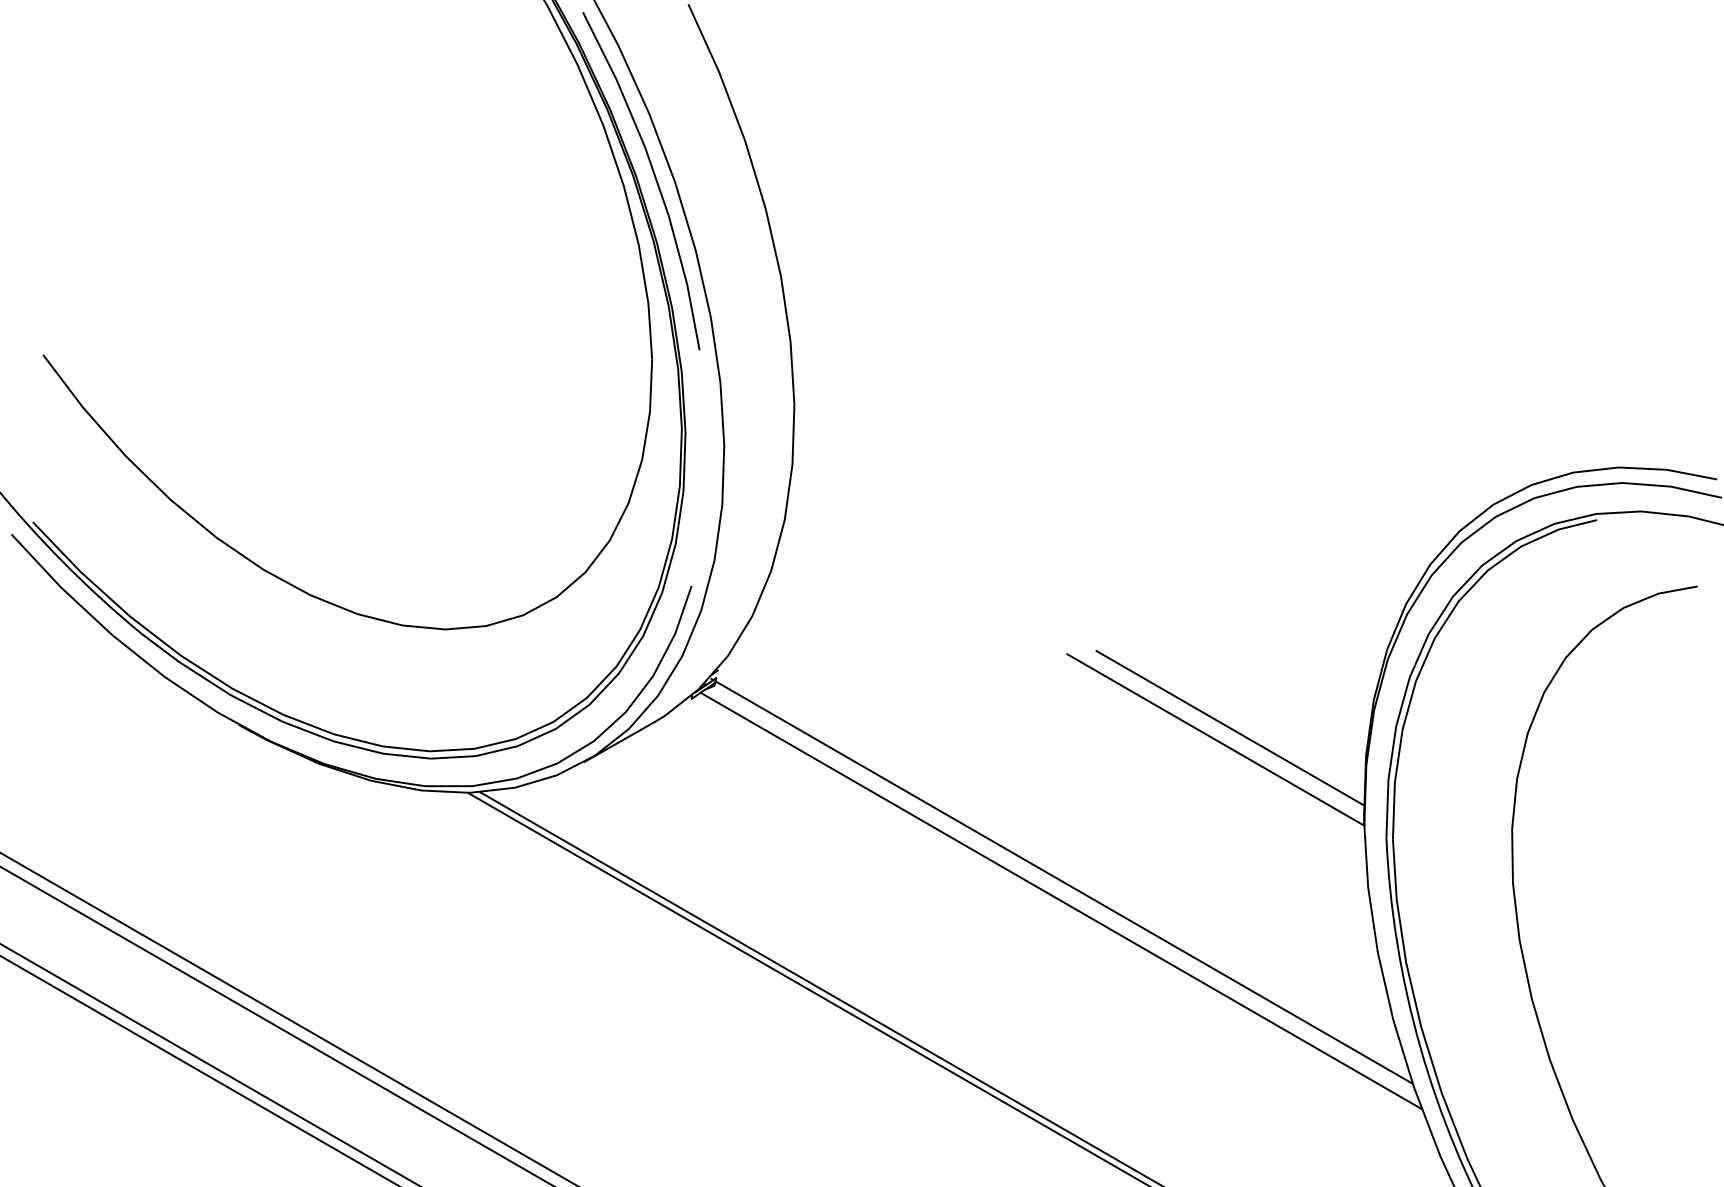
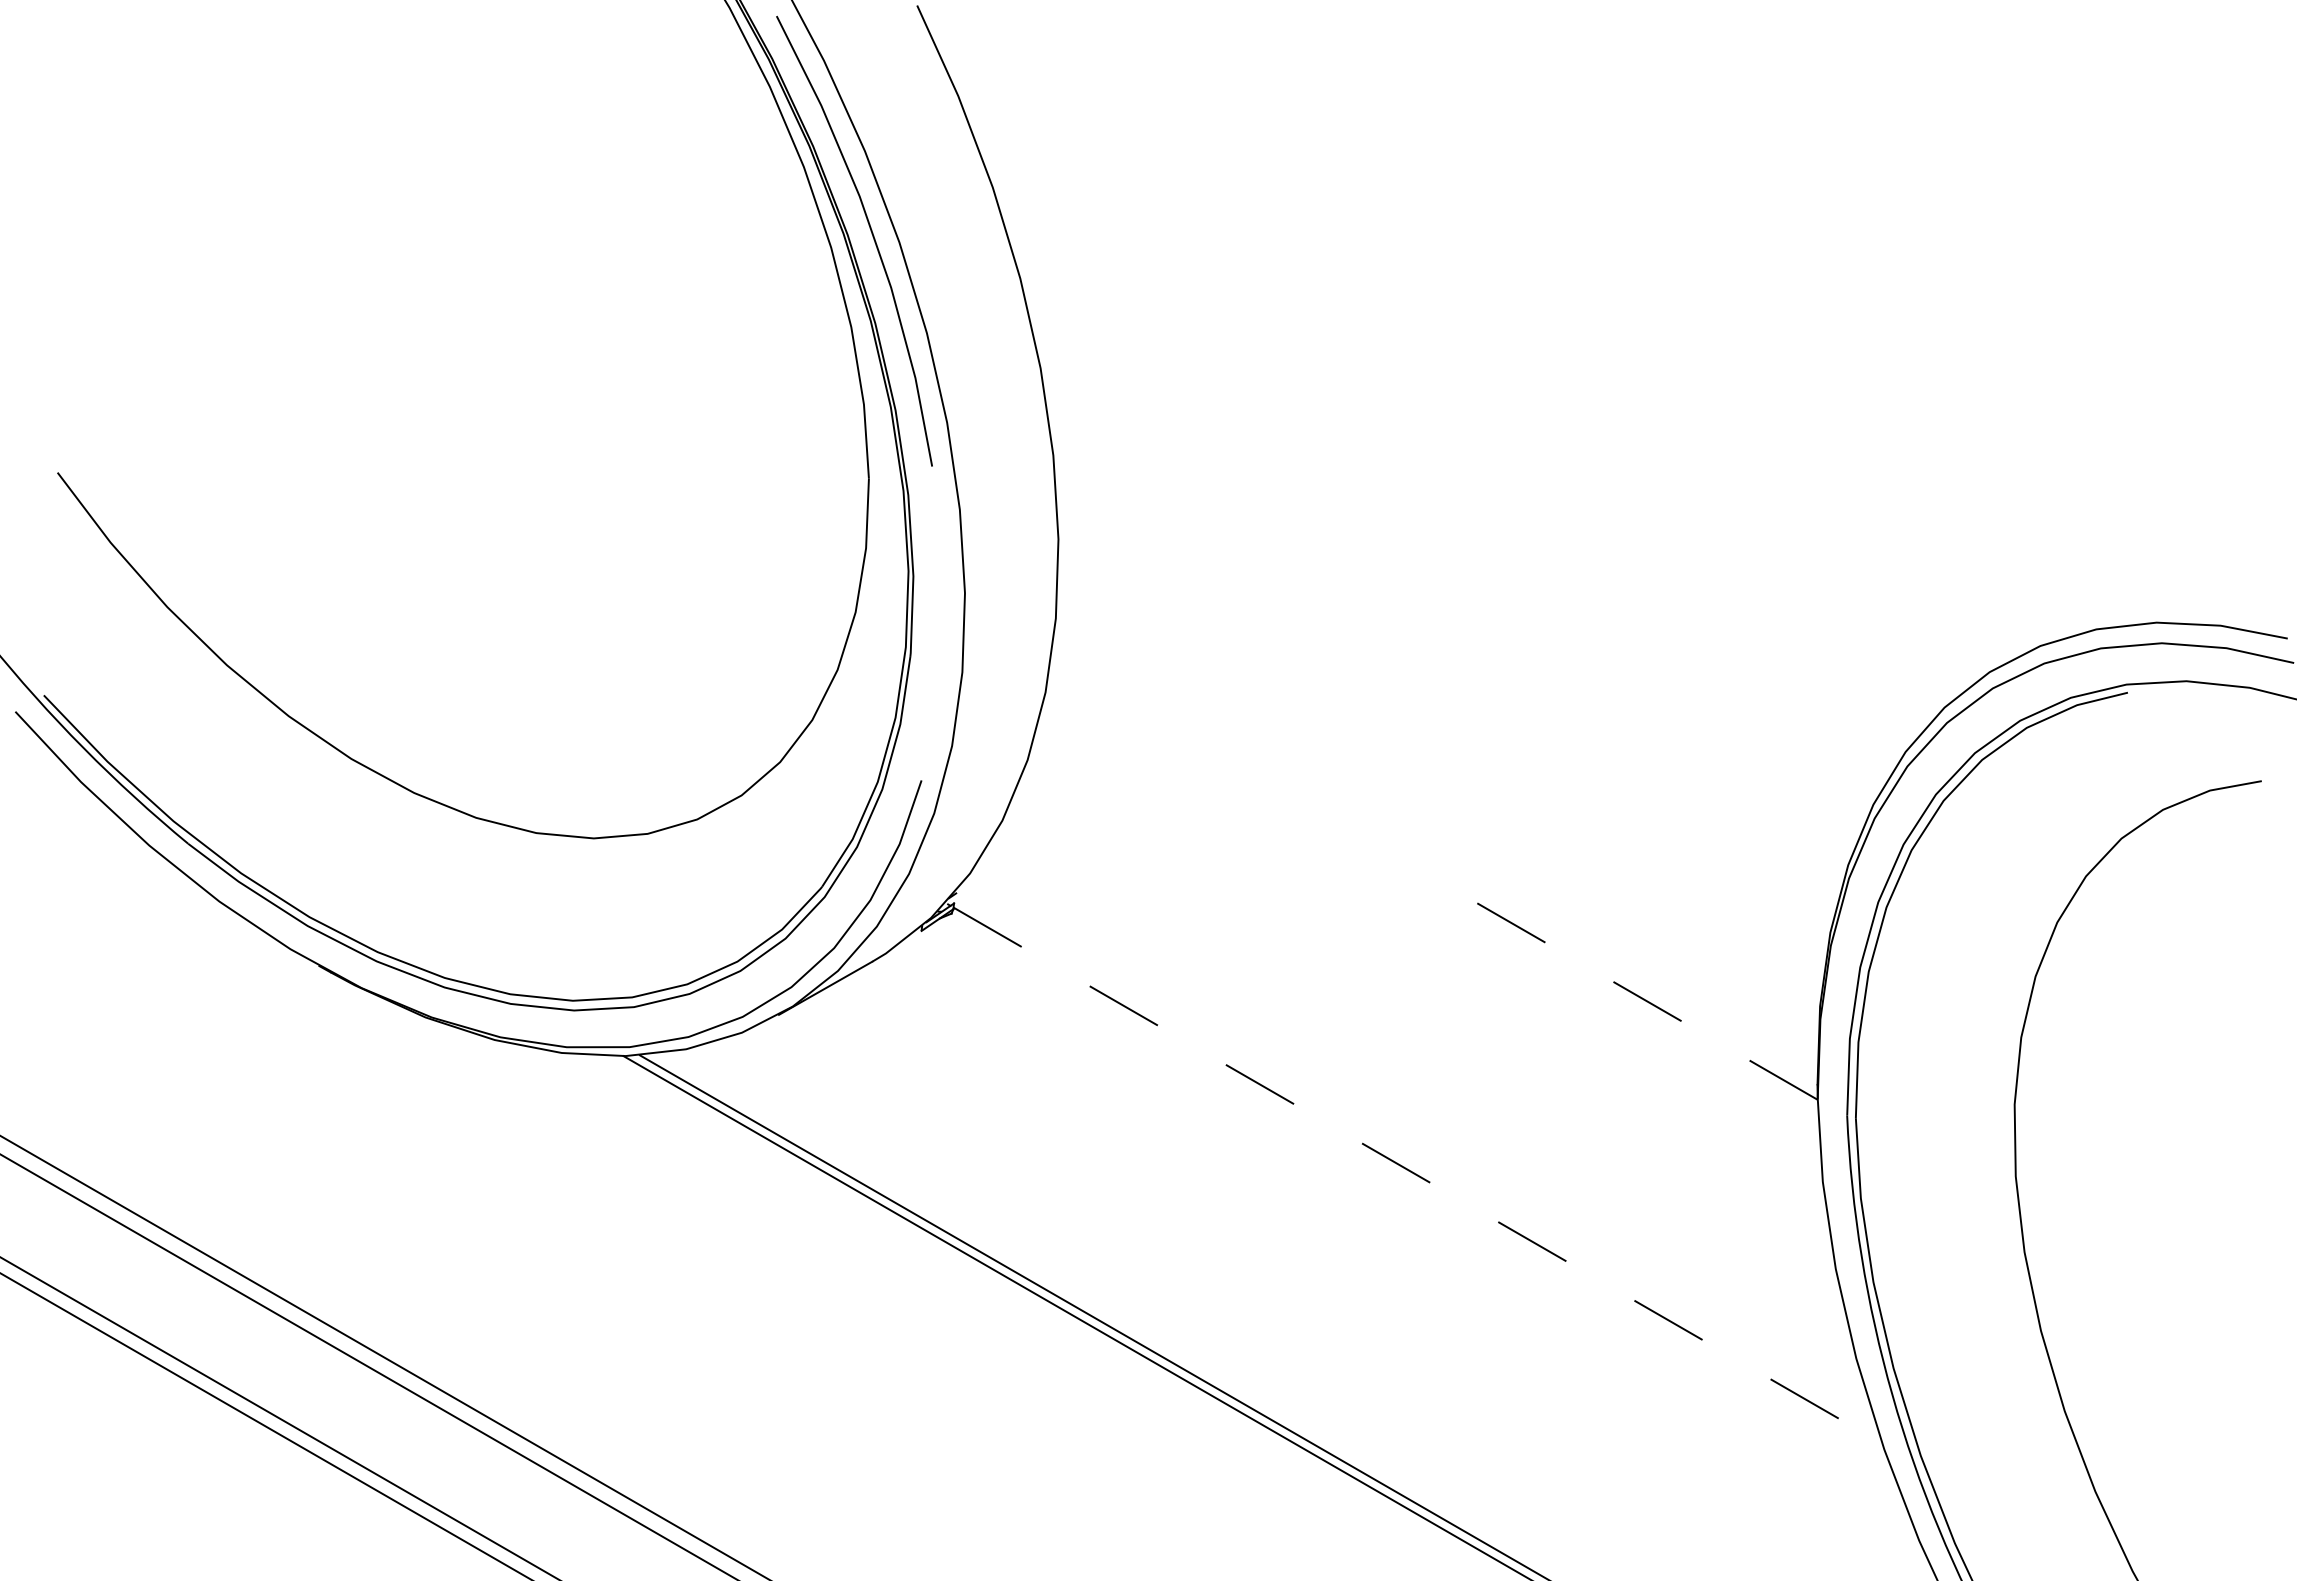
line: (1229, 727) -> (1638, 969), removed
line: (1215, 739) -> (1619, 985), solid -> dashed
line: (1064, 882) -> (1418, 1175), solid -> dashed
line: (1060, 900) -> (1413, 1199), removed

